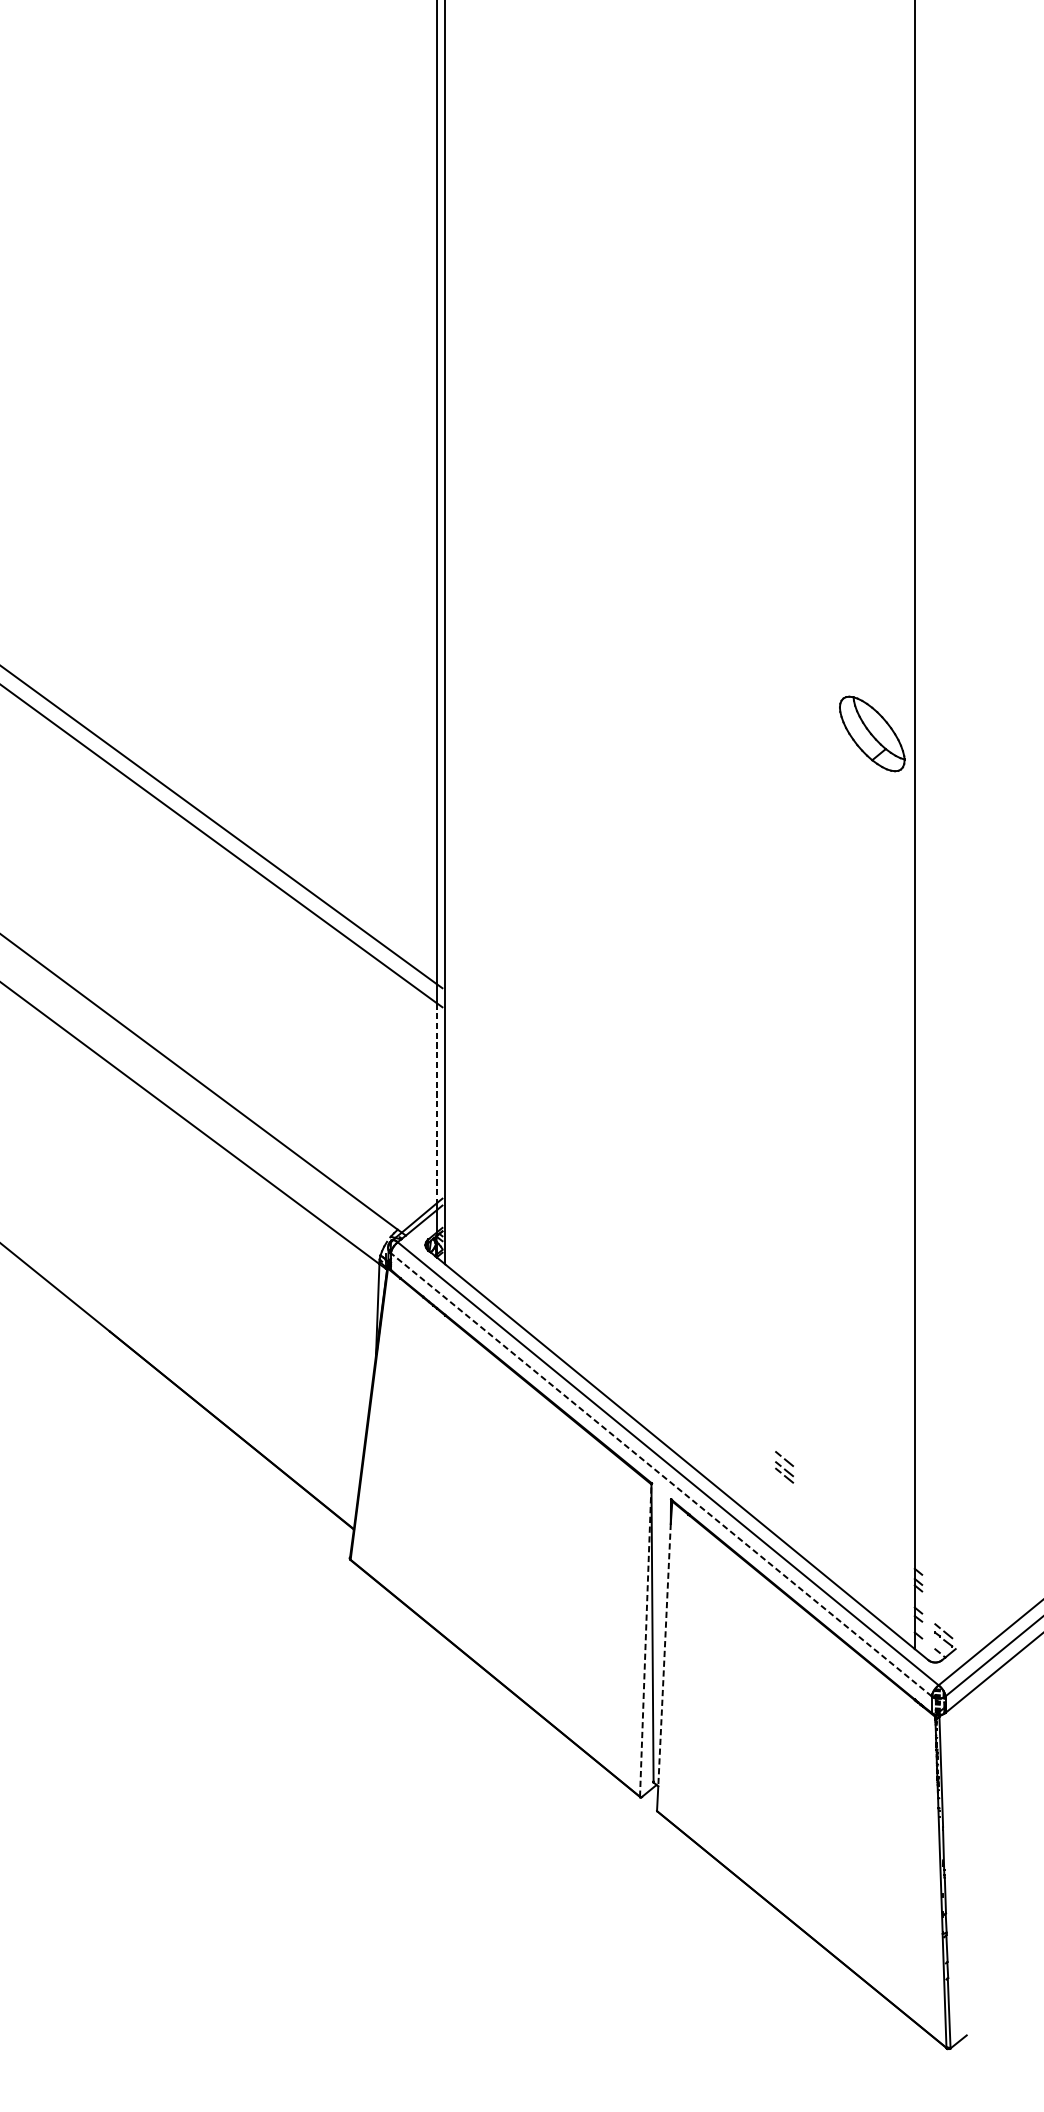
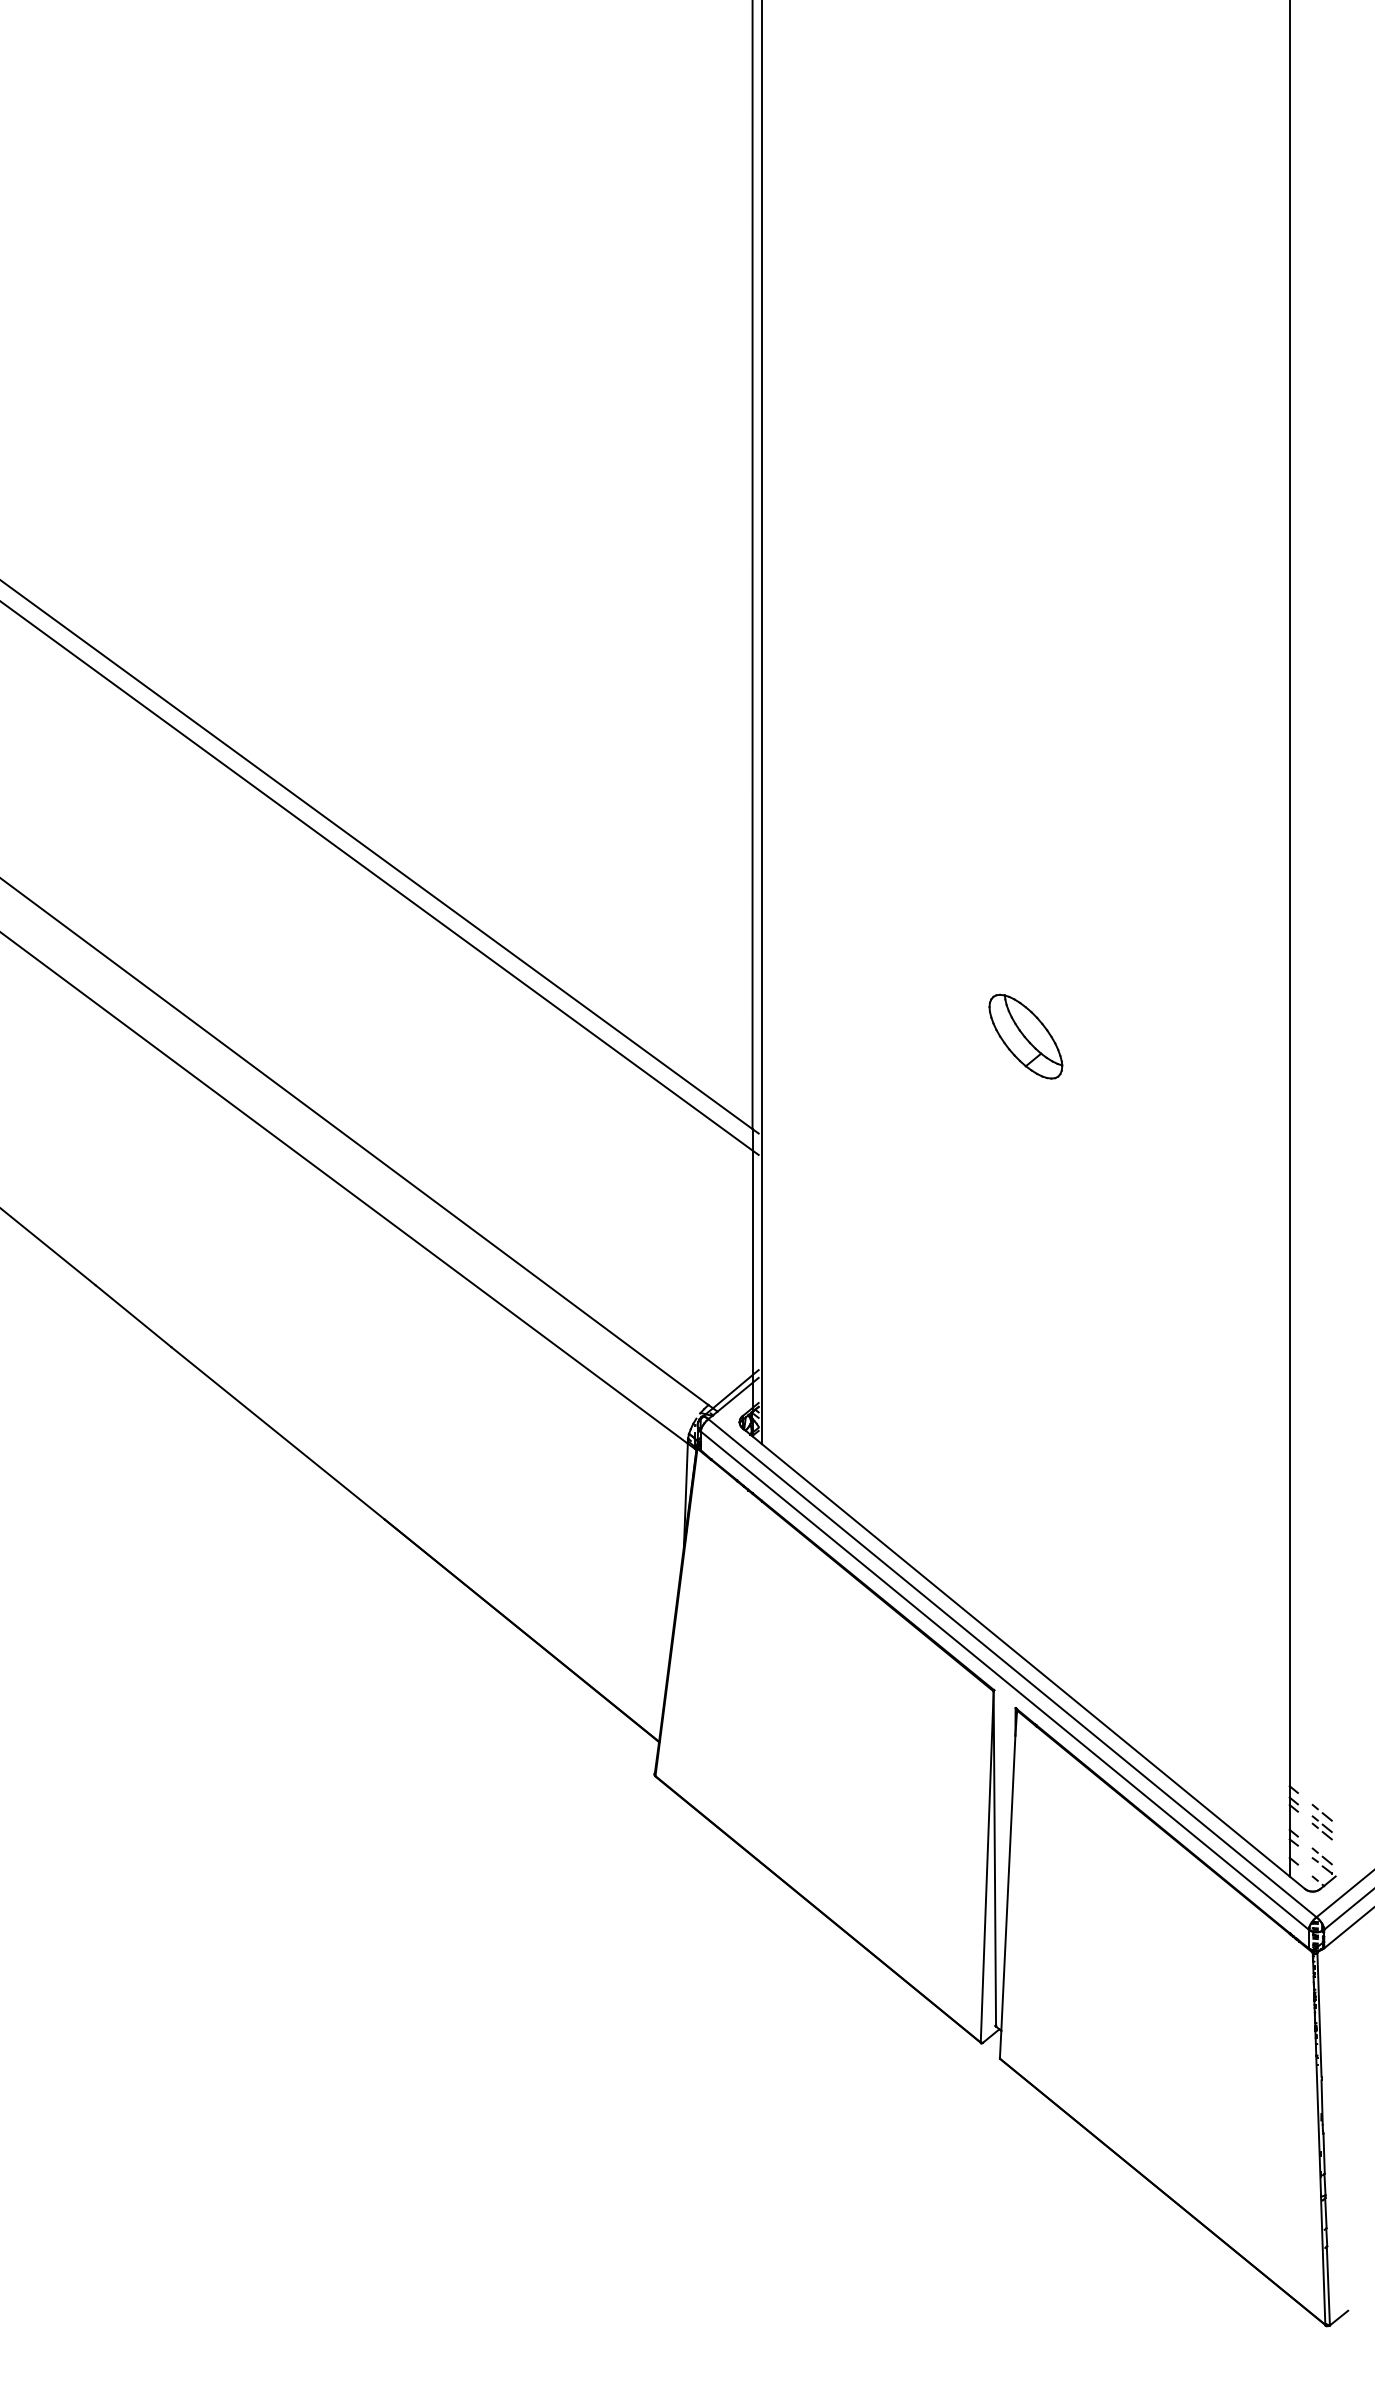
part: (871, 733) -> (1025, 1036), moved
line: (436, 1103) -> (752, 1263), dashed -> solid
part: (783, 1466) -> (1321, 1821), moved
line: (661, 1474) -> (1004, 1680), dashed -> solid
line: (645, 1640) -> (987, 1866), dashed -> solid
line: (664, 1655) -> (1008, 1883), dashed -> solid

